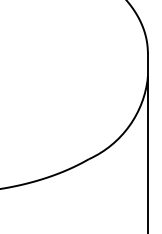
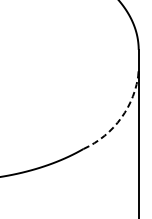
arc: (129, 125) -> (121, 117), solid -> dashed

